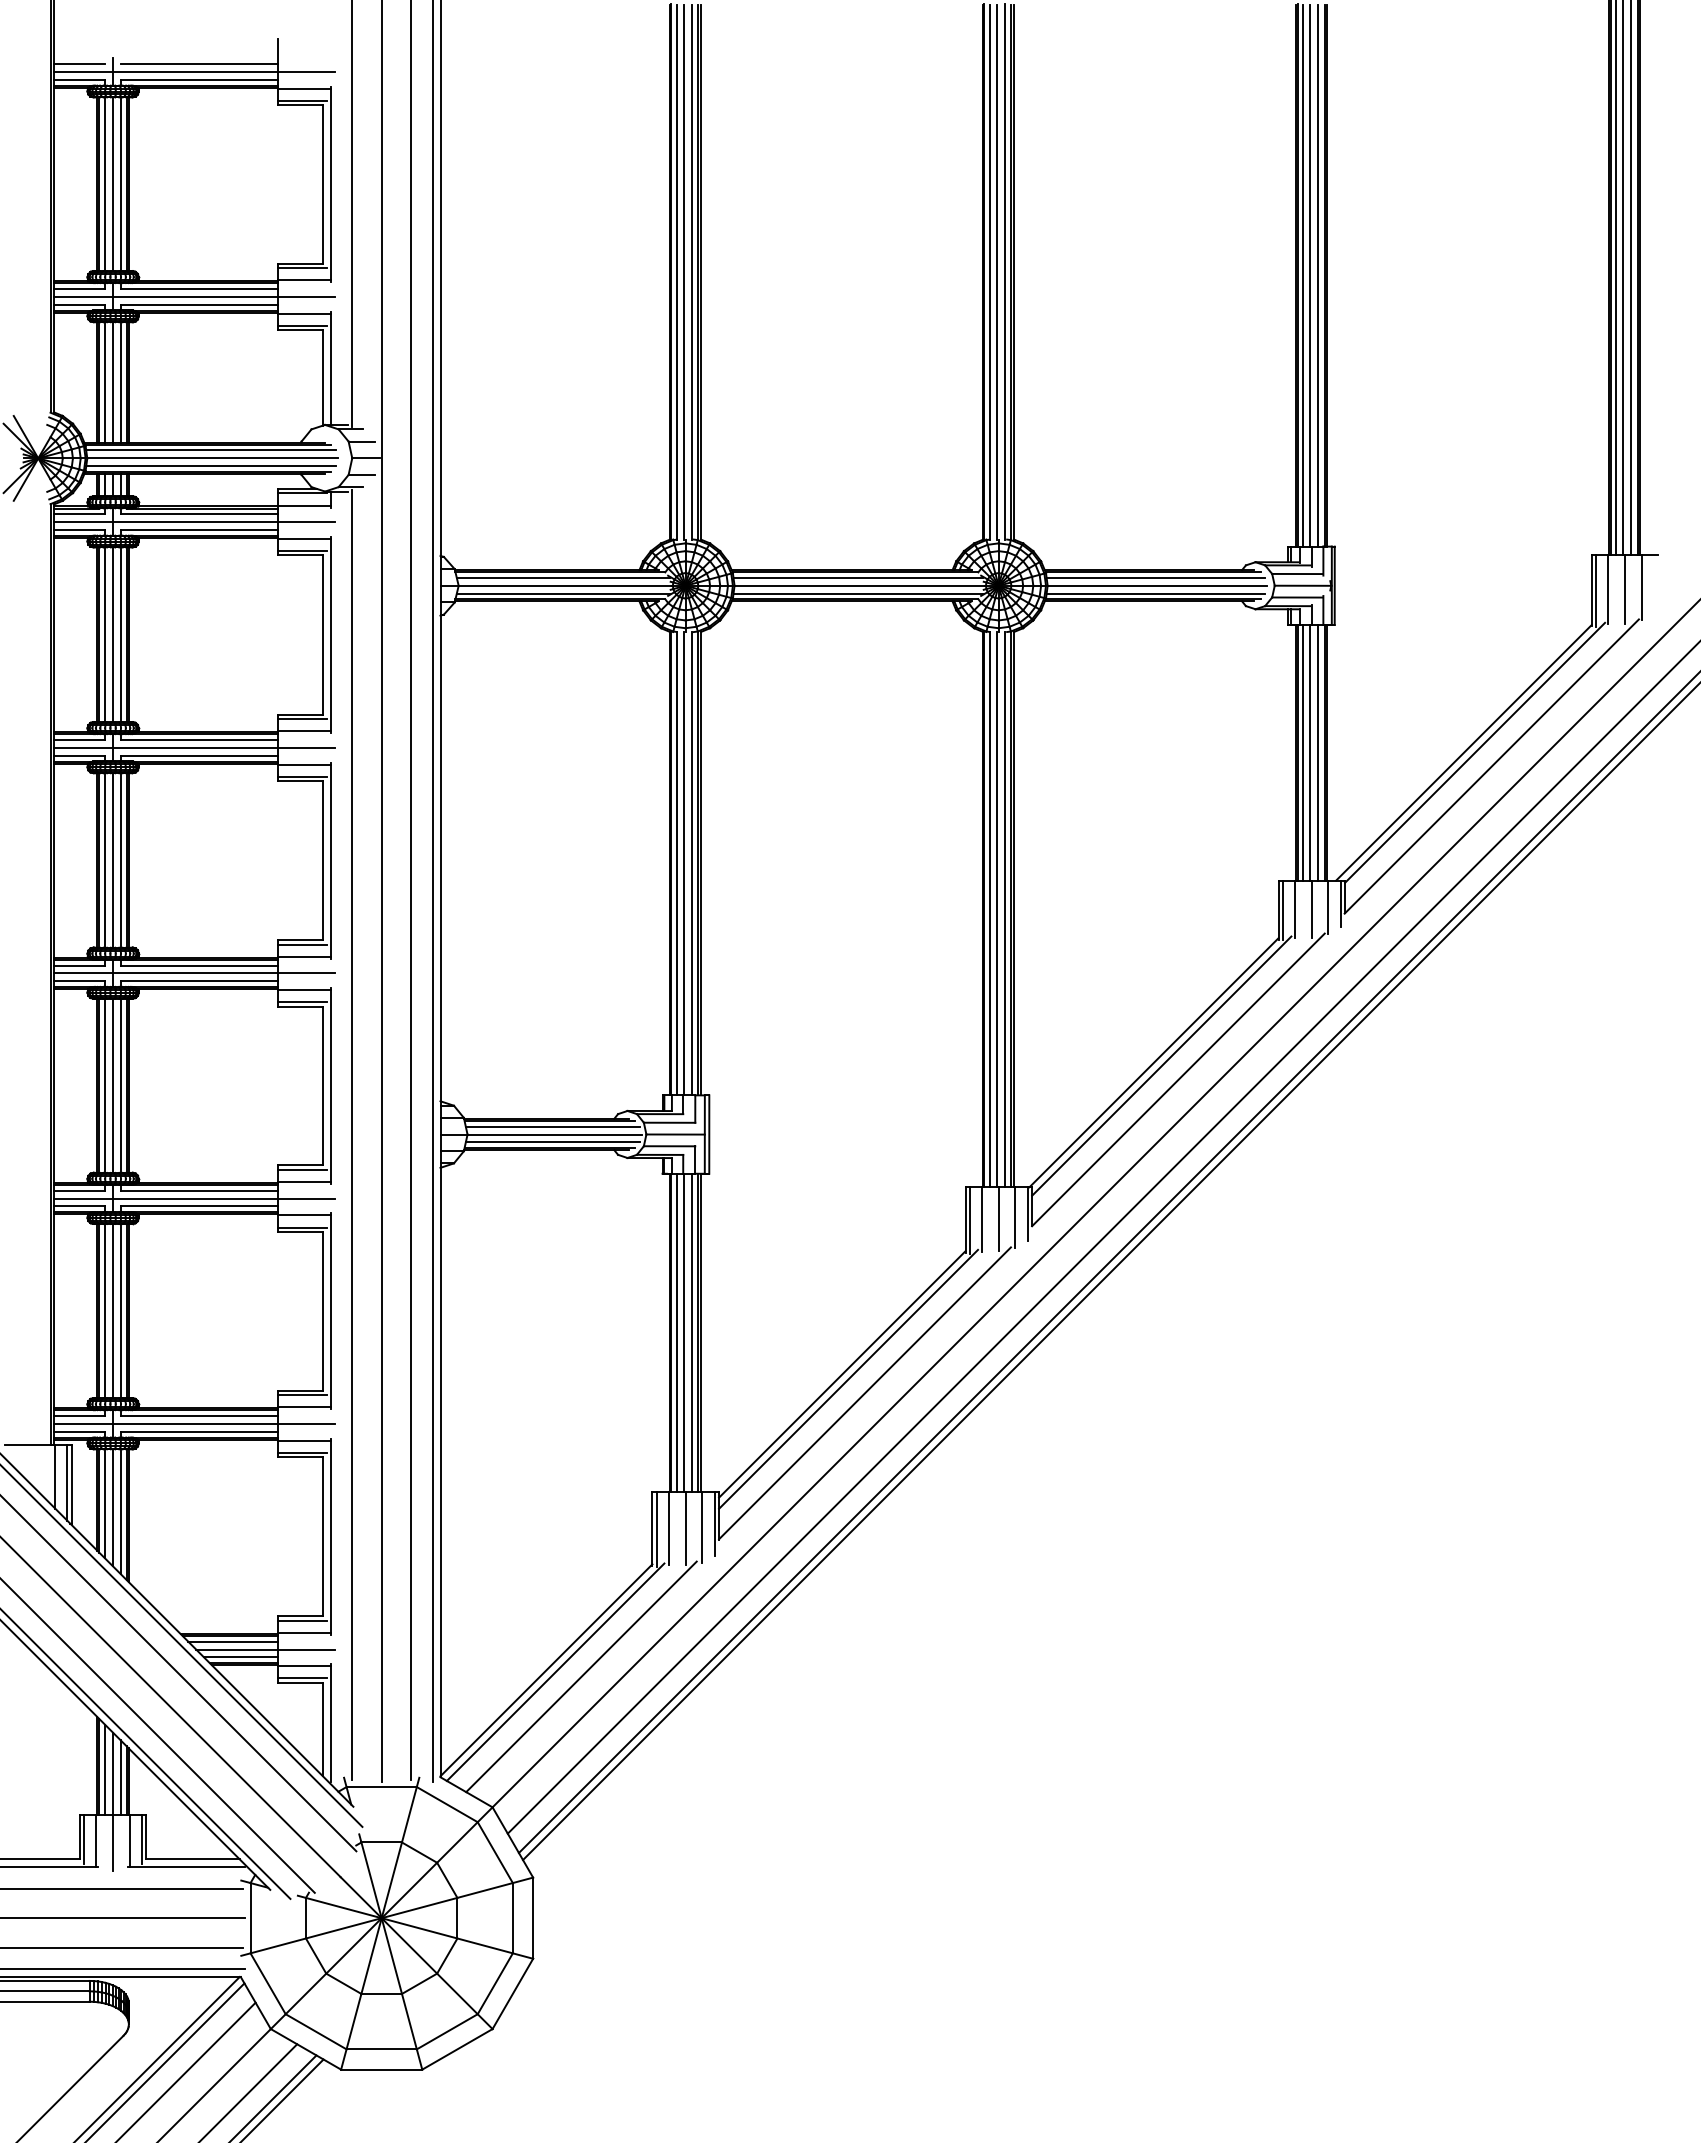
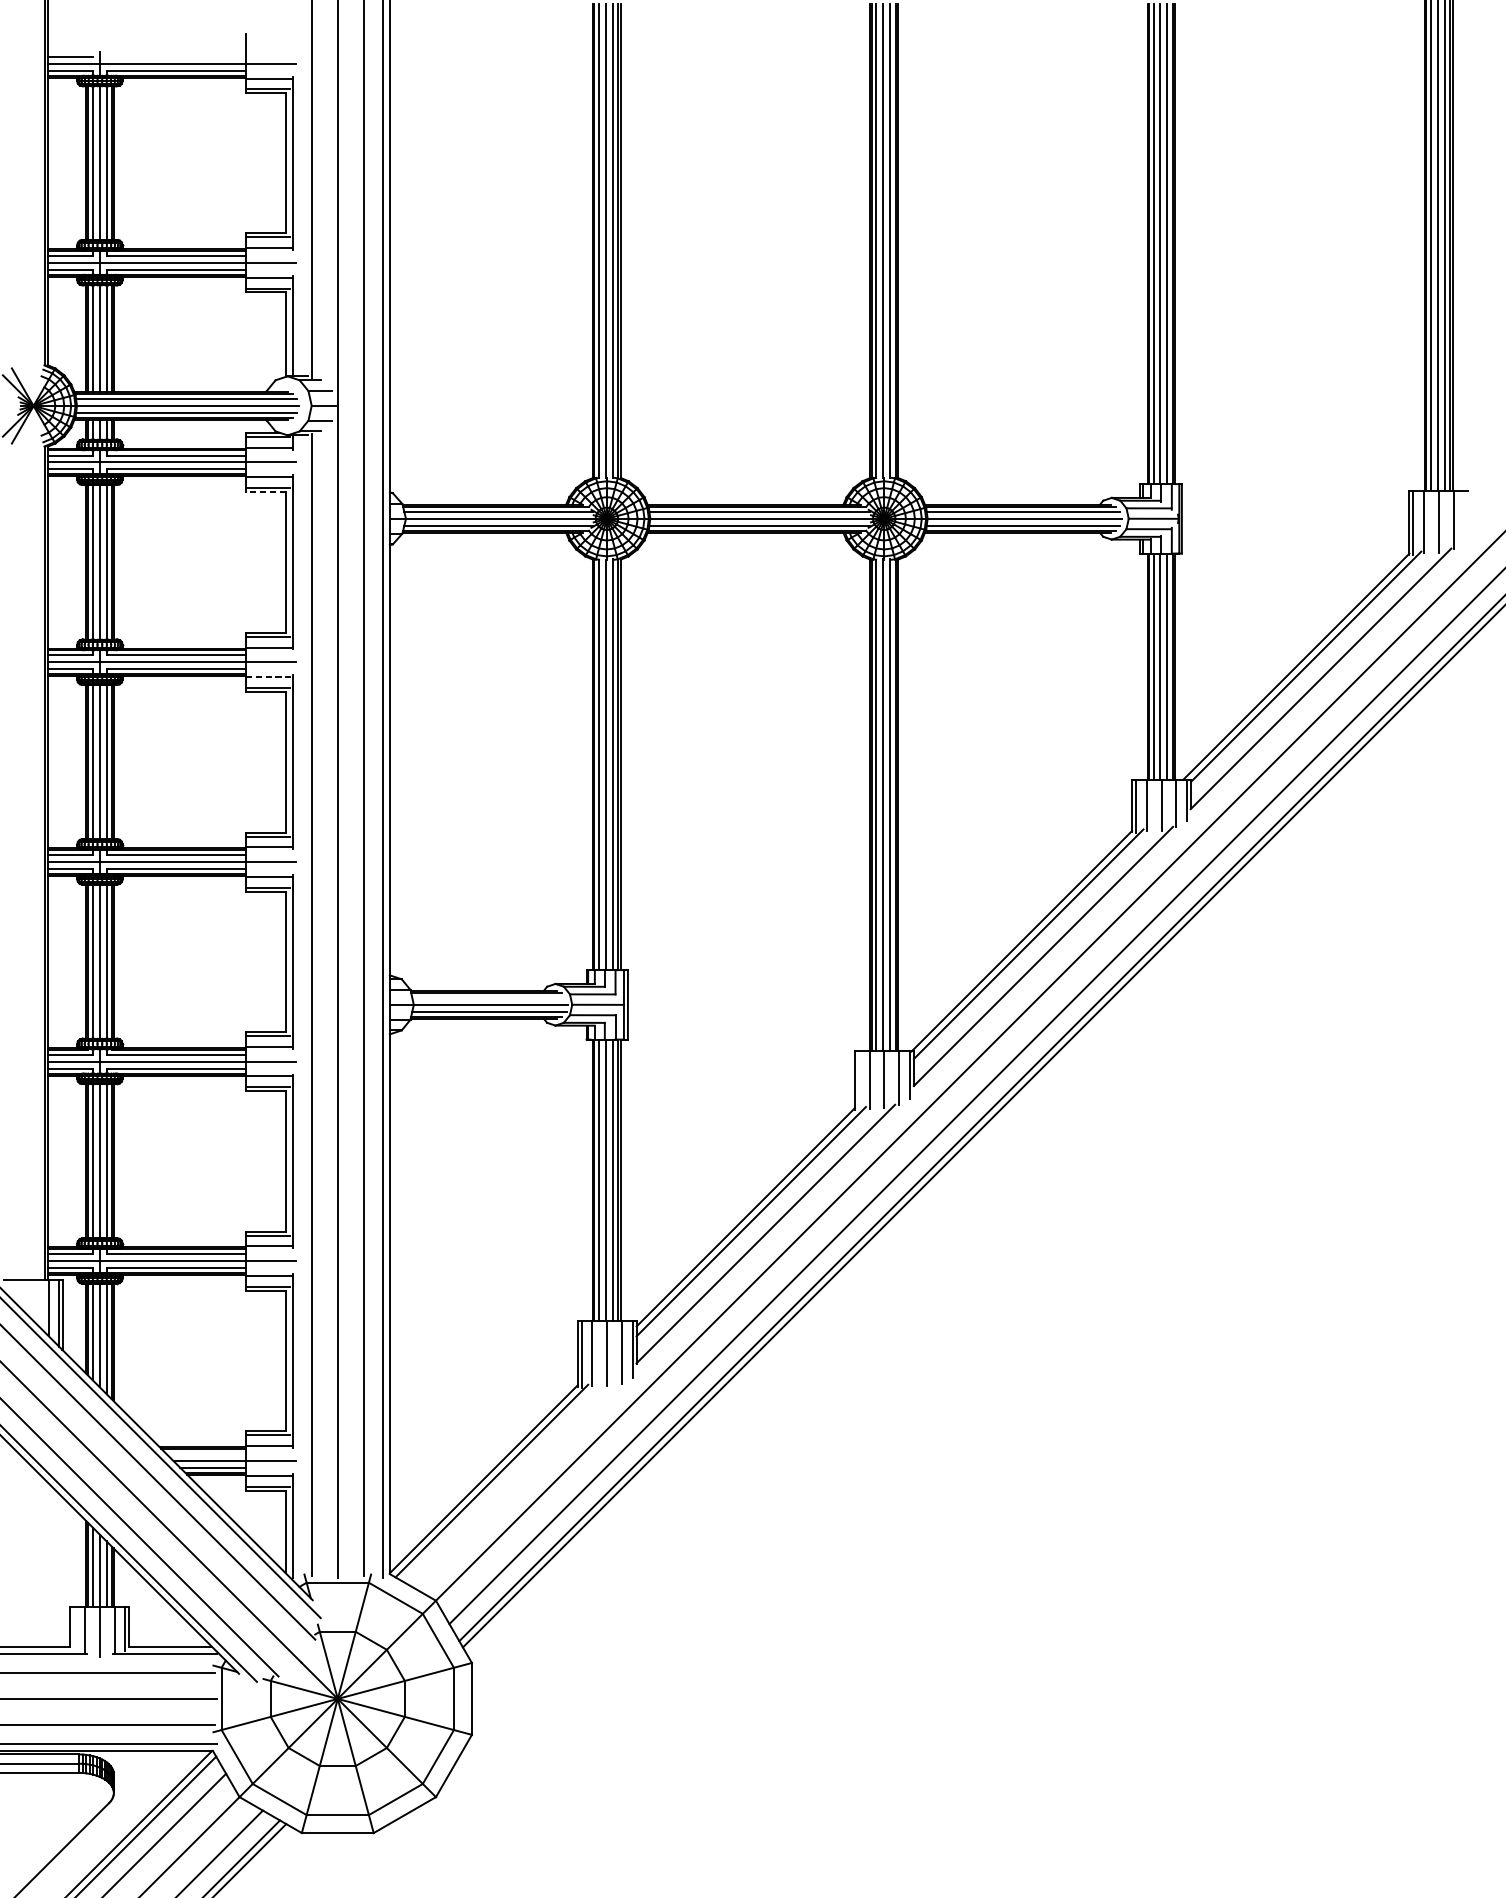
line: (199, 64) -> (176, 57), removed
line: (300, 555) -> (265, 491), solid -> dashed
line: (304, 764) -> (269, 677), solid -> dashed
line: (552, 1126) -> (489, 997), removed
line: (969, 1220) -> (858, 1080), removed
line: (233, 1641) -> (206, 1453), removed
line: (581, 1676) -> (514, 1484), removed
line: (84, 1838) -> (74, 1628), removed

